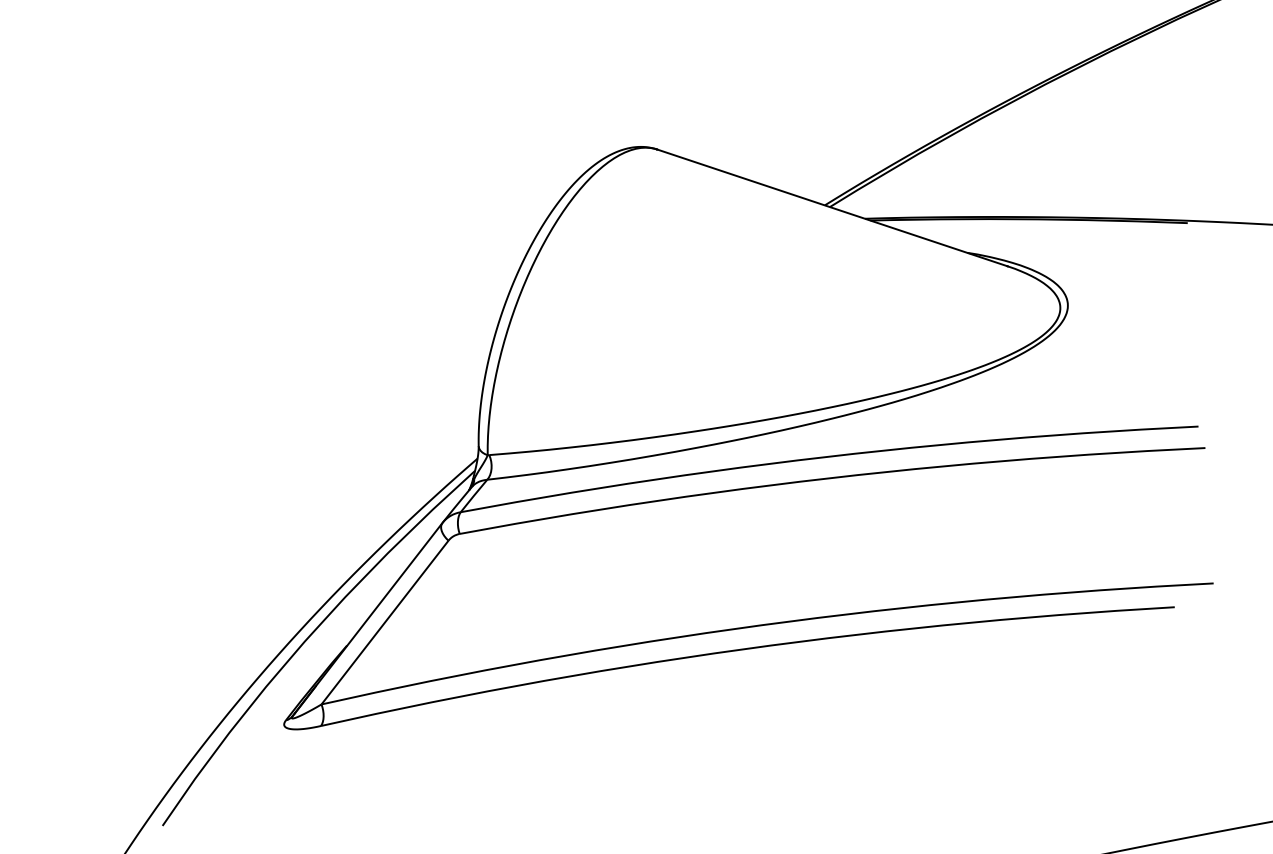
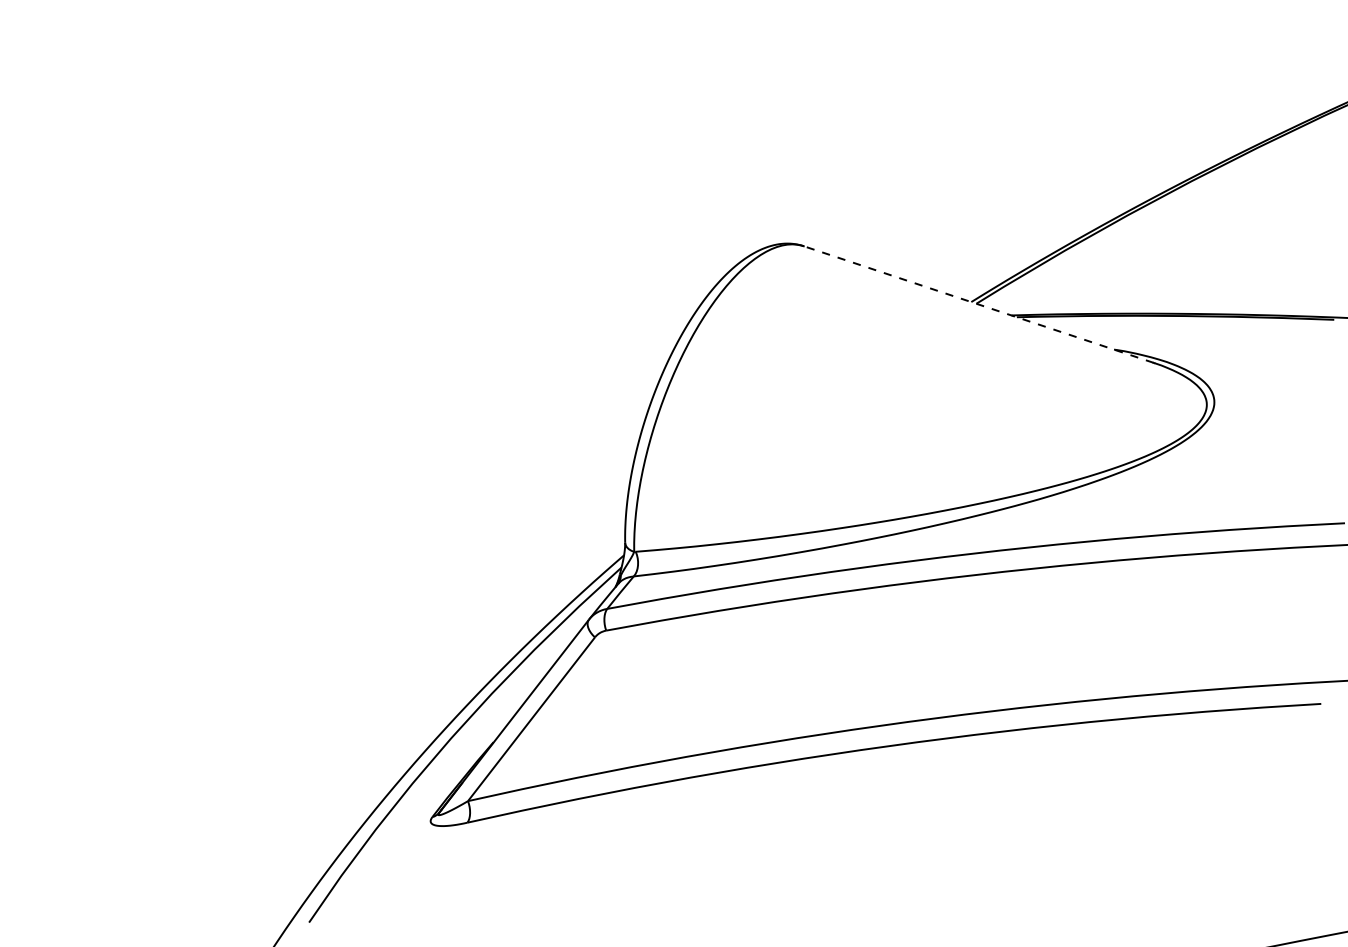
line: (832, 207) -> (978, 304), solid -> dashed

